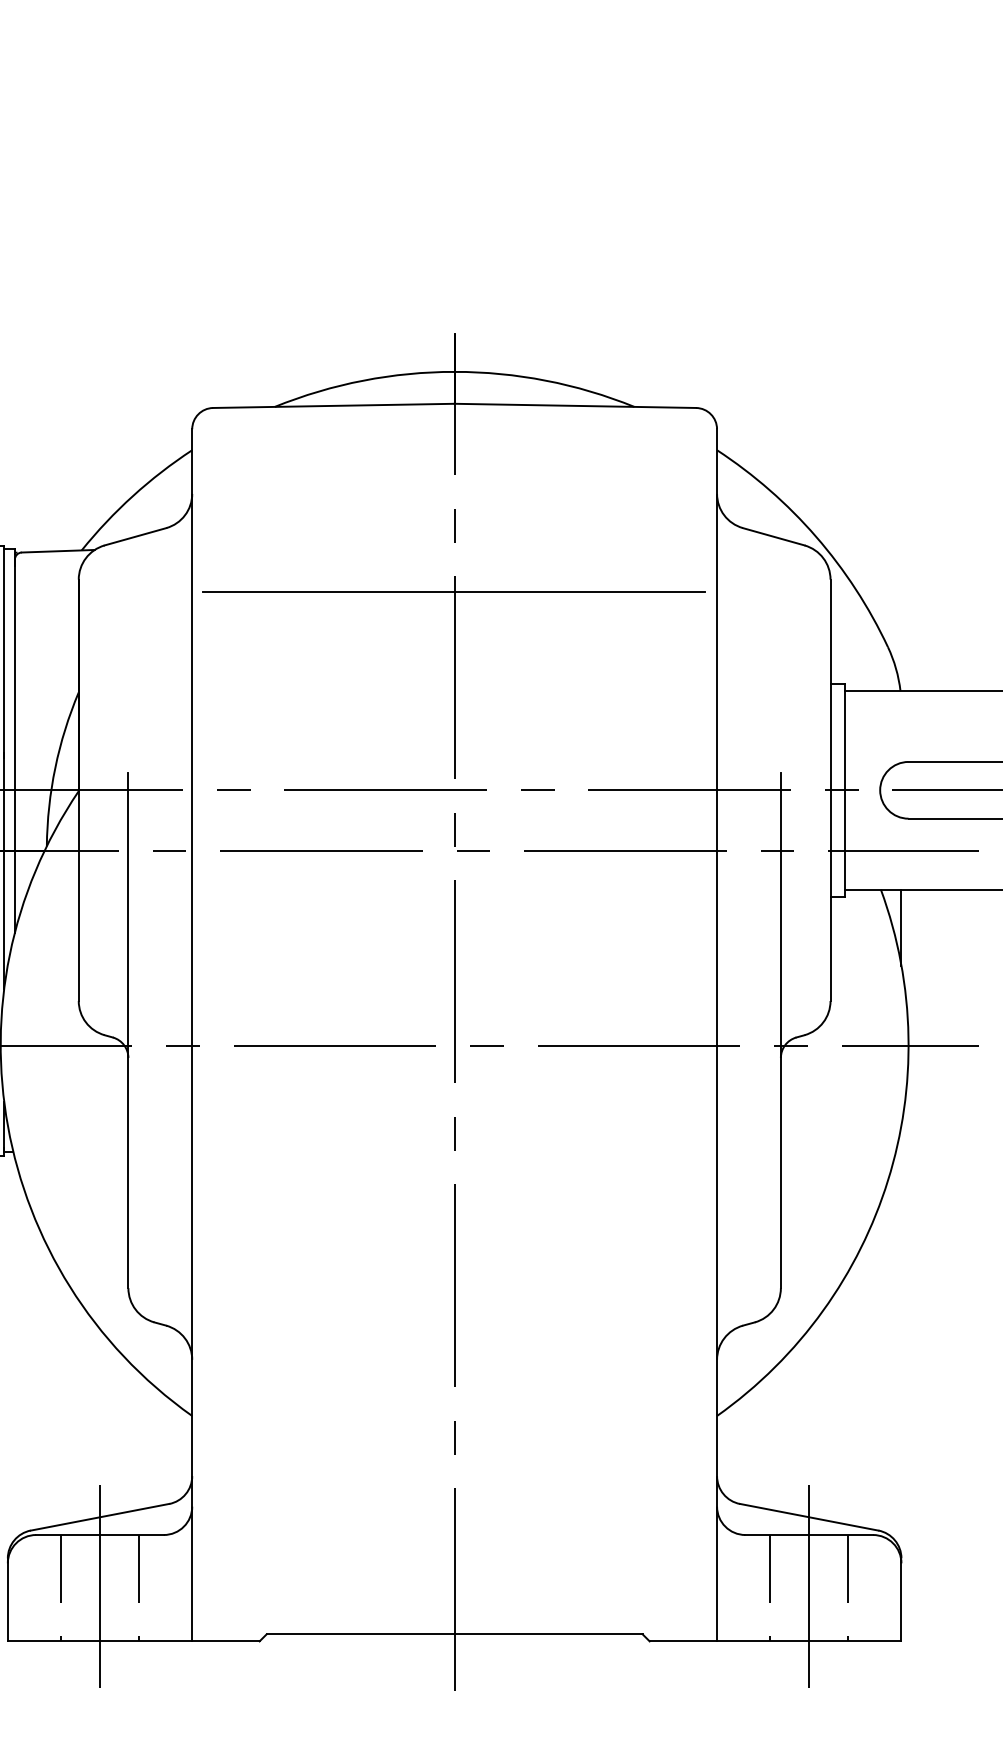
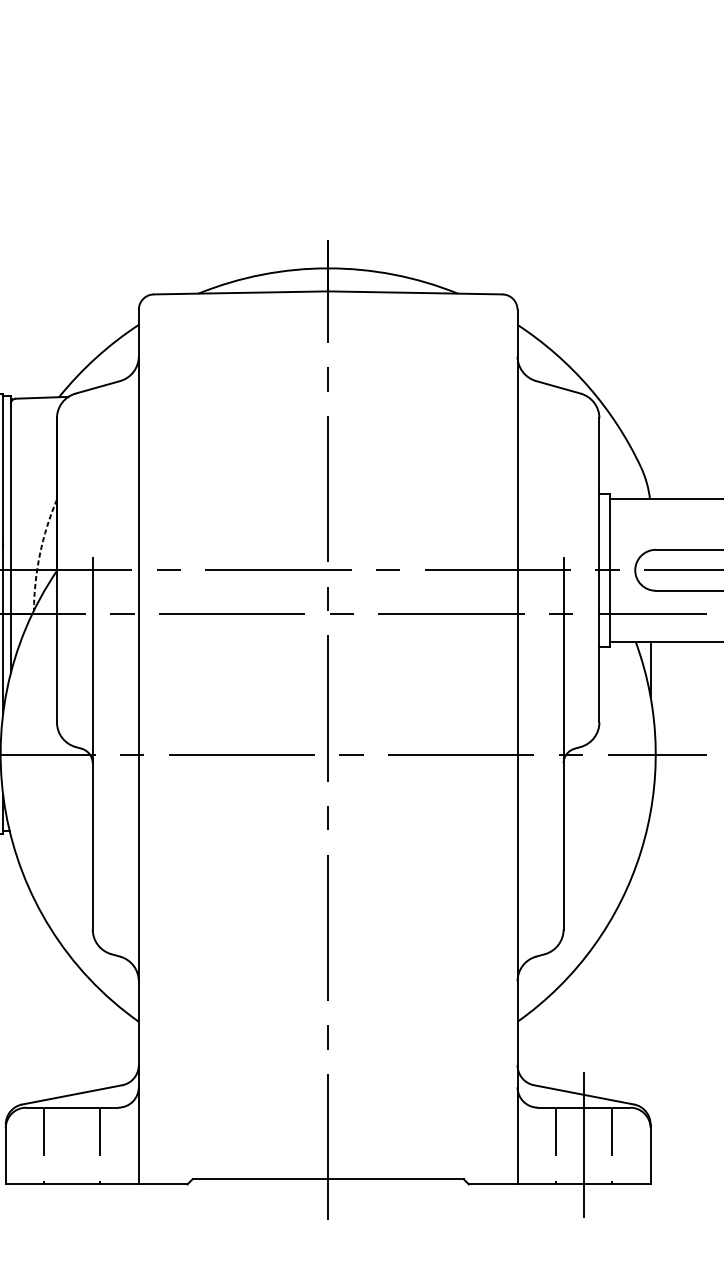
line: (453, 591) -> (327, 426), removed
arc: (55, 767) -> (40, 553), solid -> dashed
line: (100, 1588) -> (72, 1146), removed

